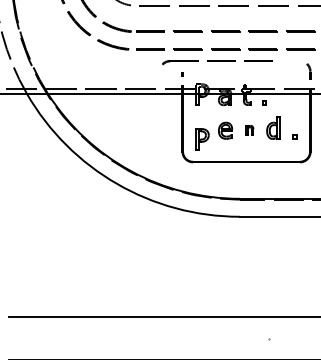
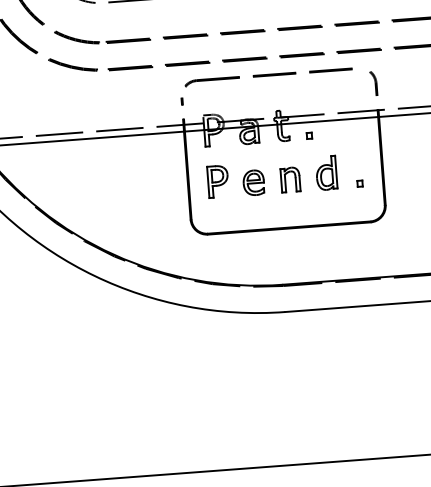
part: (217, 62) -> (268, 77), moved
part: (249, 130) -> (290, 179), size x1.67
part: (202, 139) -> (218, 181), moved

